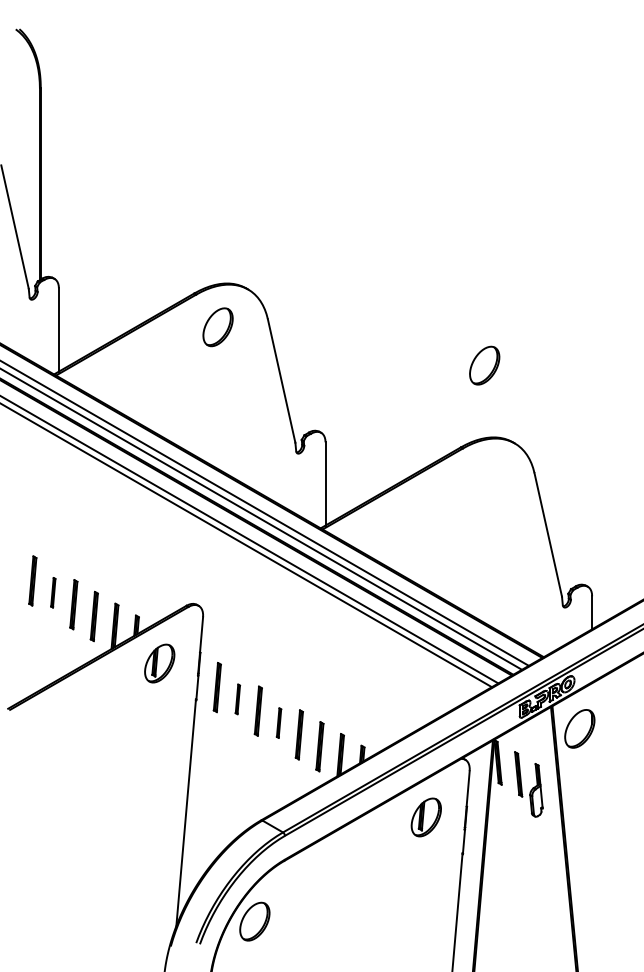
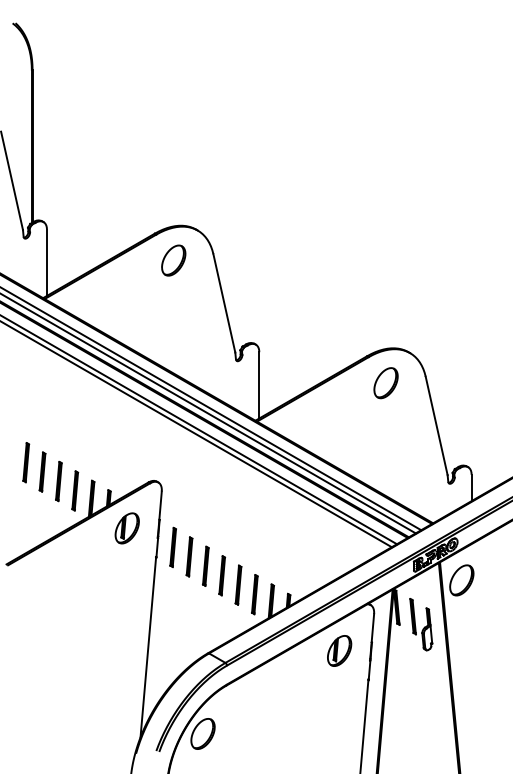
part: (483, 366) -> (385, 383), moved
part: (53, 592) -> (42, 471), size x1.67
part: (237, 698) -> (189, 556), size x1.67
part: (279, 722) -> (222, 575), size x1.67

